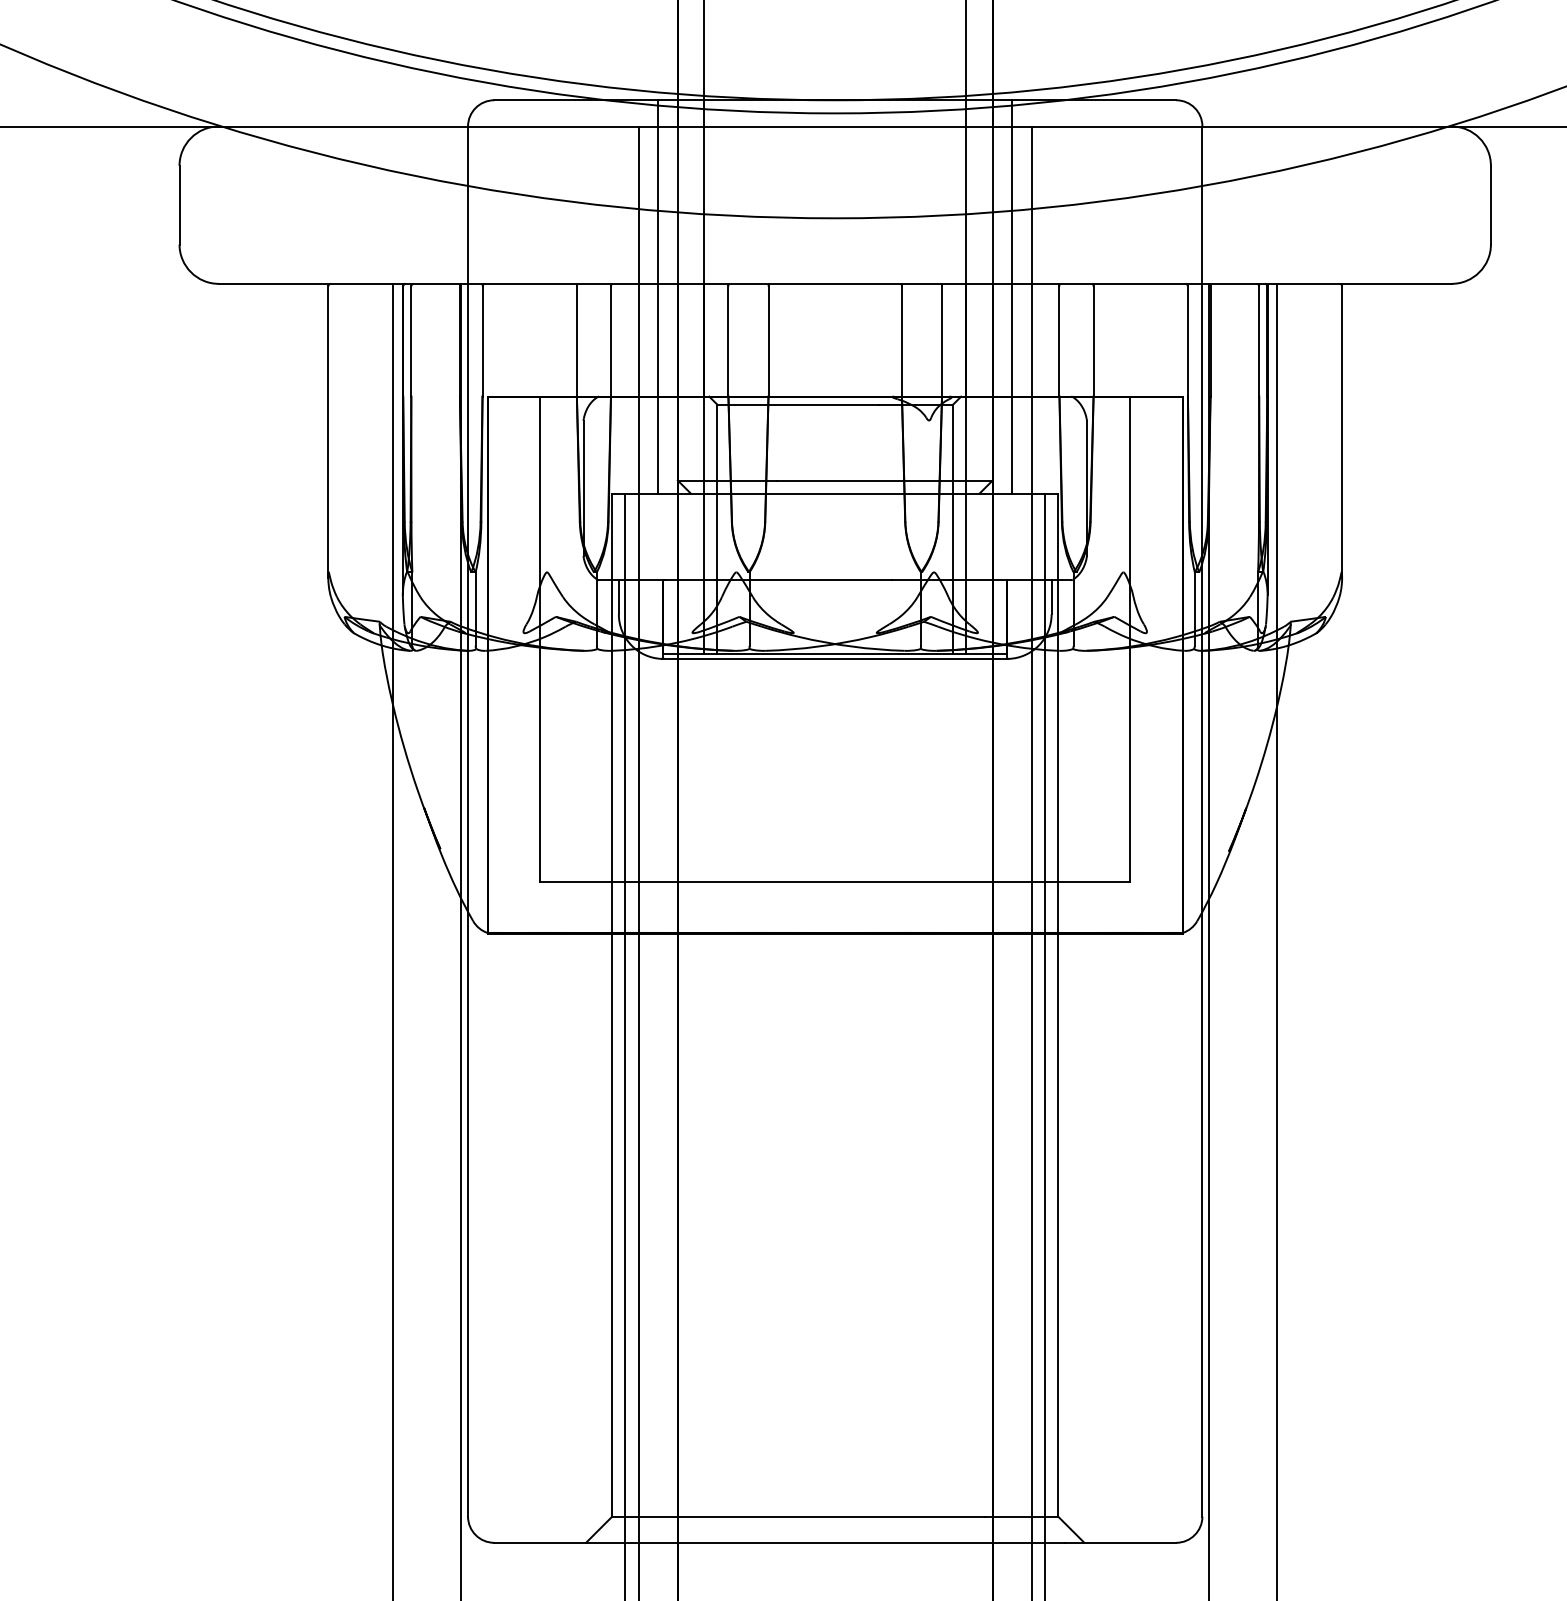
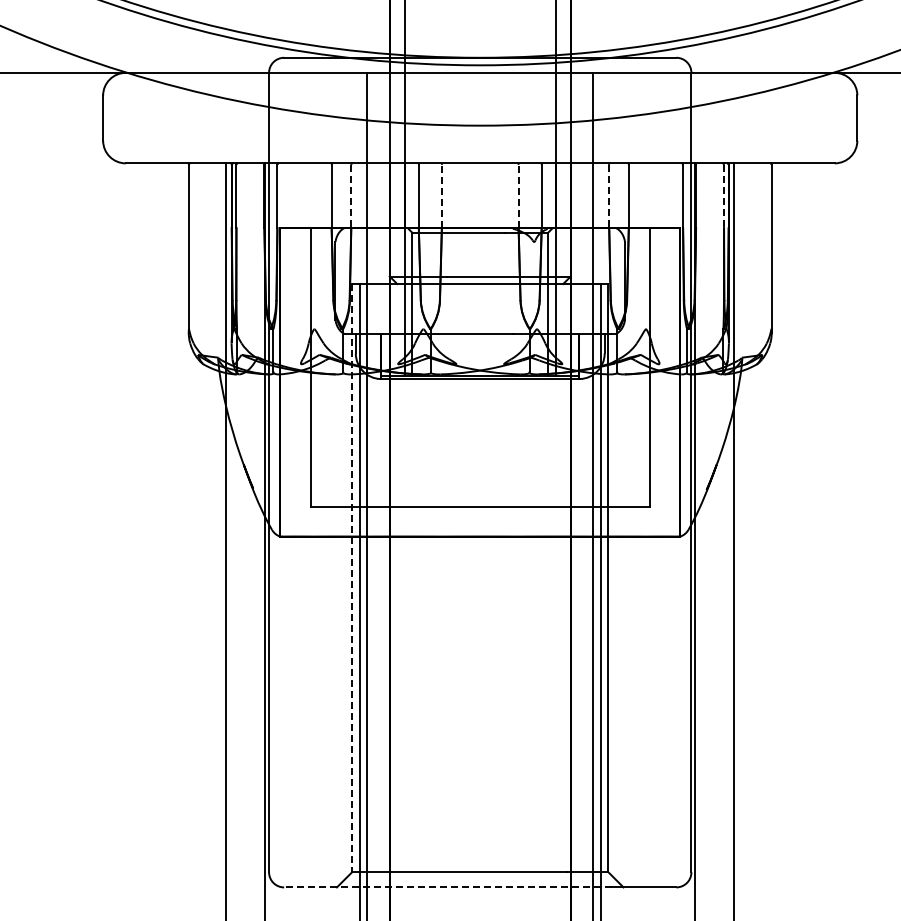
line: (658, 296) -> (378, 170), removed
line: (1013, 296) -> (582, 170), removed
line: (611, 341) -> (351, 196), solid -> dashed
line: (767, 341) -> (441, 196), solid -> dashed
line: (901, 341) -> (518, 196), solid -> dashed
line: (1059, 341) -> (609, 196), solid -> dashed
line: (1259, 341) -> (724, 196), solid -> dashed
line: (613, 1005) -> (352, 578), solid -> dashed
line: (778, 1542) -> (447, 887), solid -> dashed

